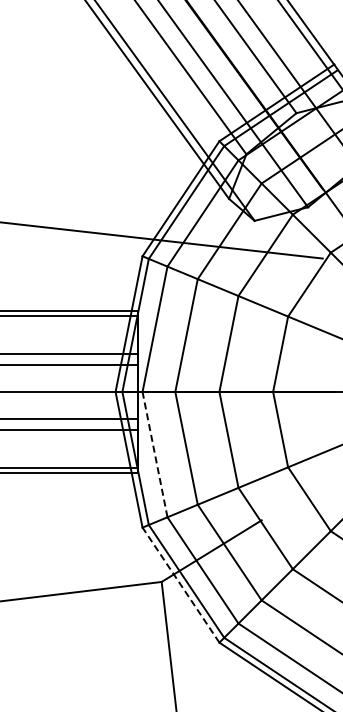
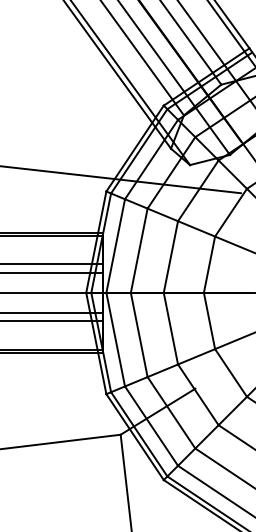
line: (155, 454) -> (116, 339), dashed -> solid
line: (180, 584) -> (134, 436), dashed -> solid

